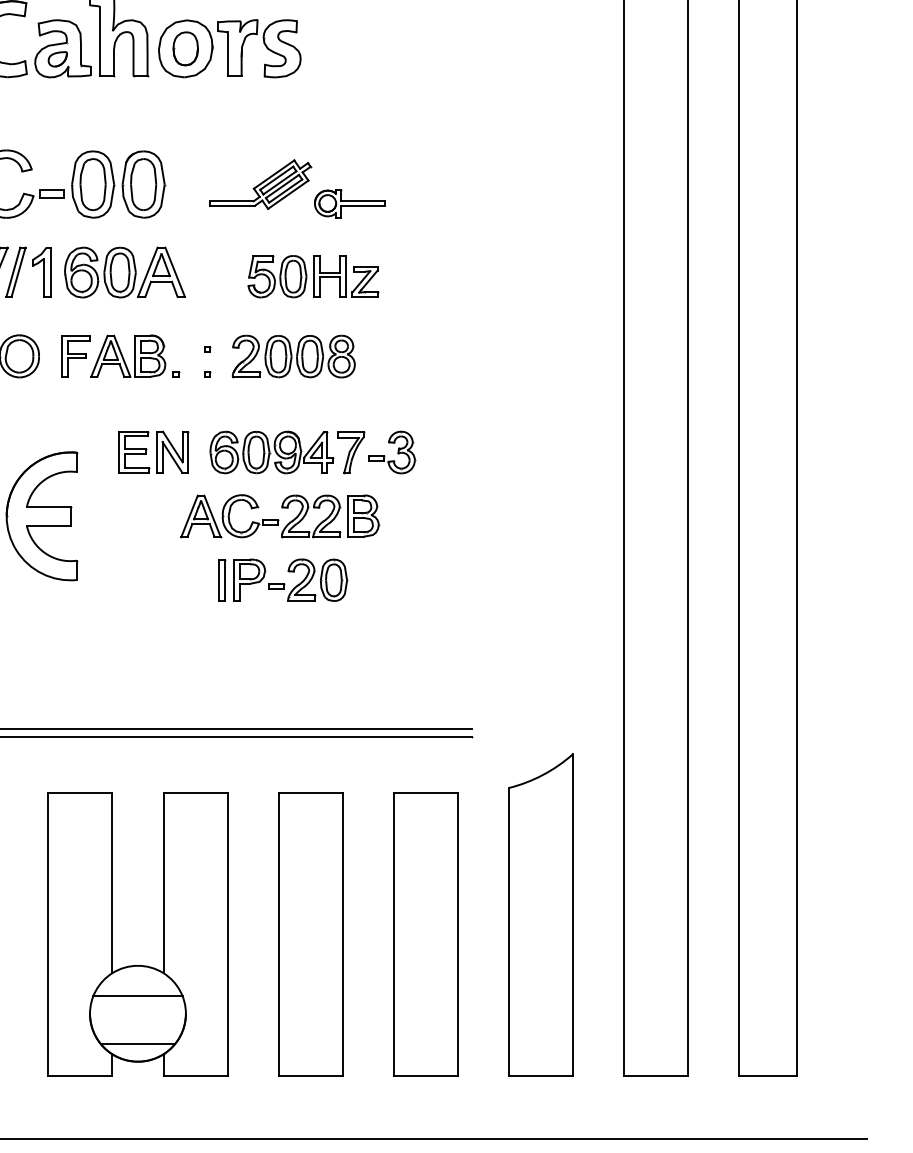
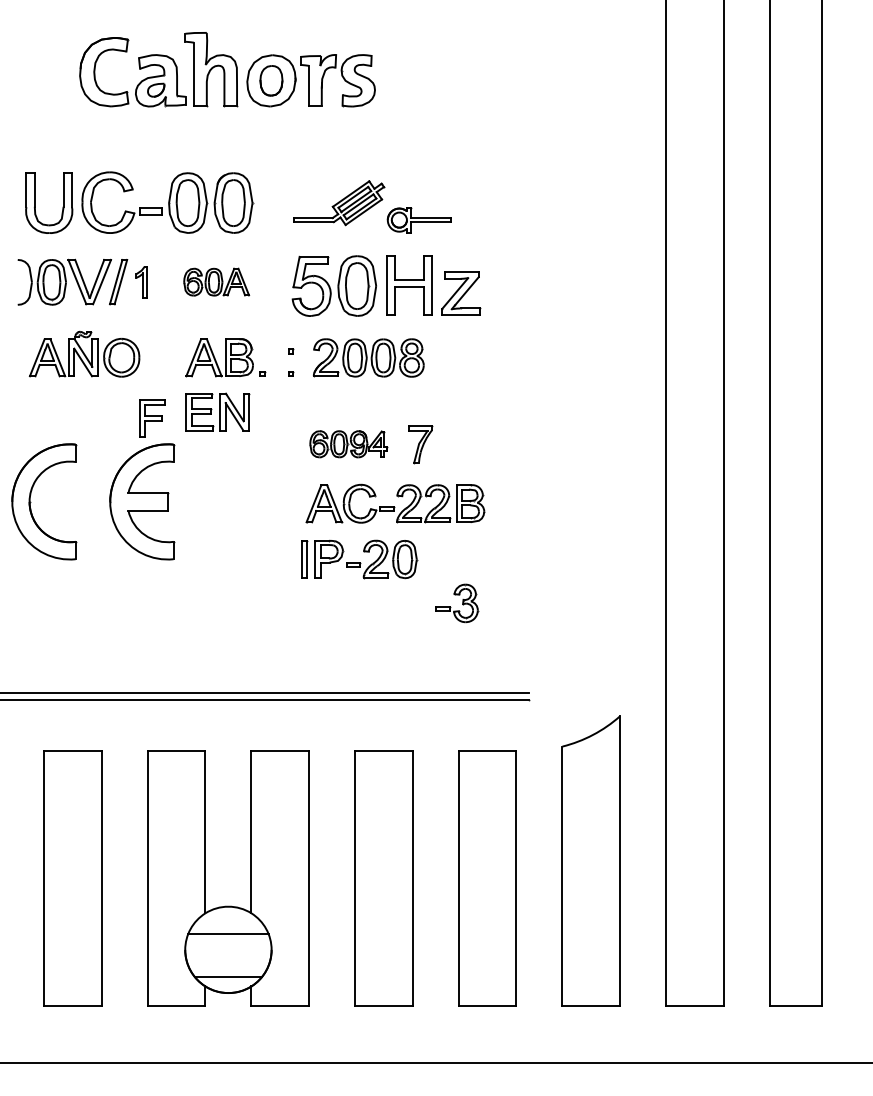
part: (41, 271) -> (141, 281), size x0.7
part: (124, 271) -> (216, 281), size x0.6
part: (313, 276) -> (386, 285), size x1.6
part: (75, 356) -> (152, 418), moved
part: (153, 451) -> (217, 411), moved
part: (271, 451) -> (348, 443), size x0.7
part: (392, 452) -> (457, 603), moved
part: (280, 515) -> (395, 503), moved

